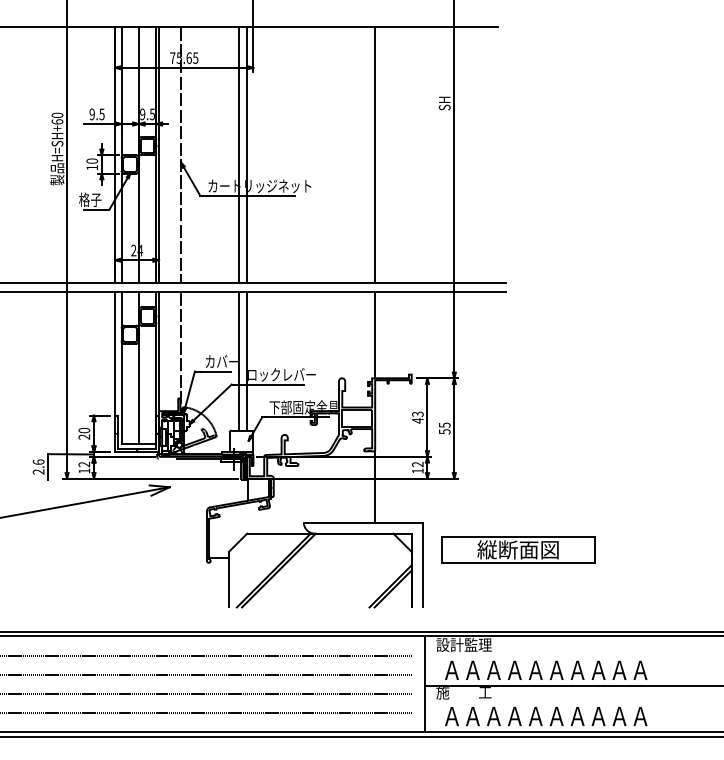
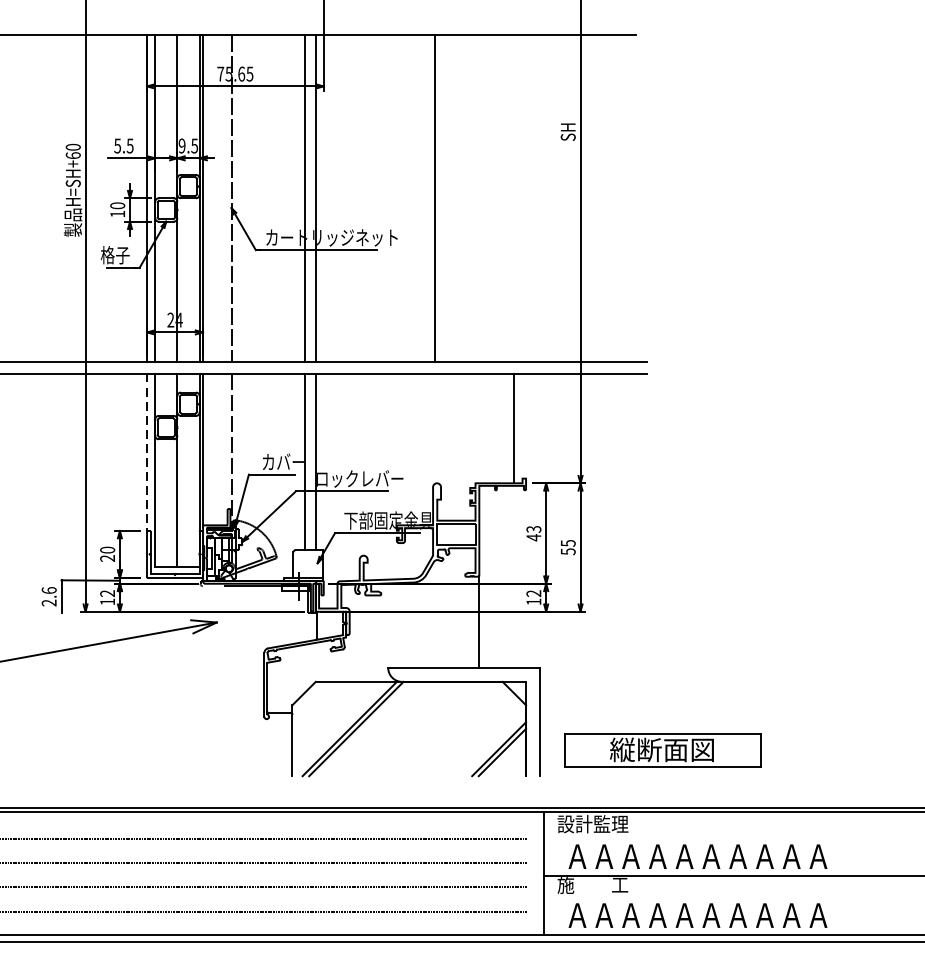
text: (91, 114) -> (116, 146), 9.5 -> 5.5
line: (375, 155) -> (435, 198), moved
line: (375, 335) -> (514, 428), moved
line: (115, 354) -> (147, 452), solid -> dashed
part: (518, 549) -> (662, 749), moved

